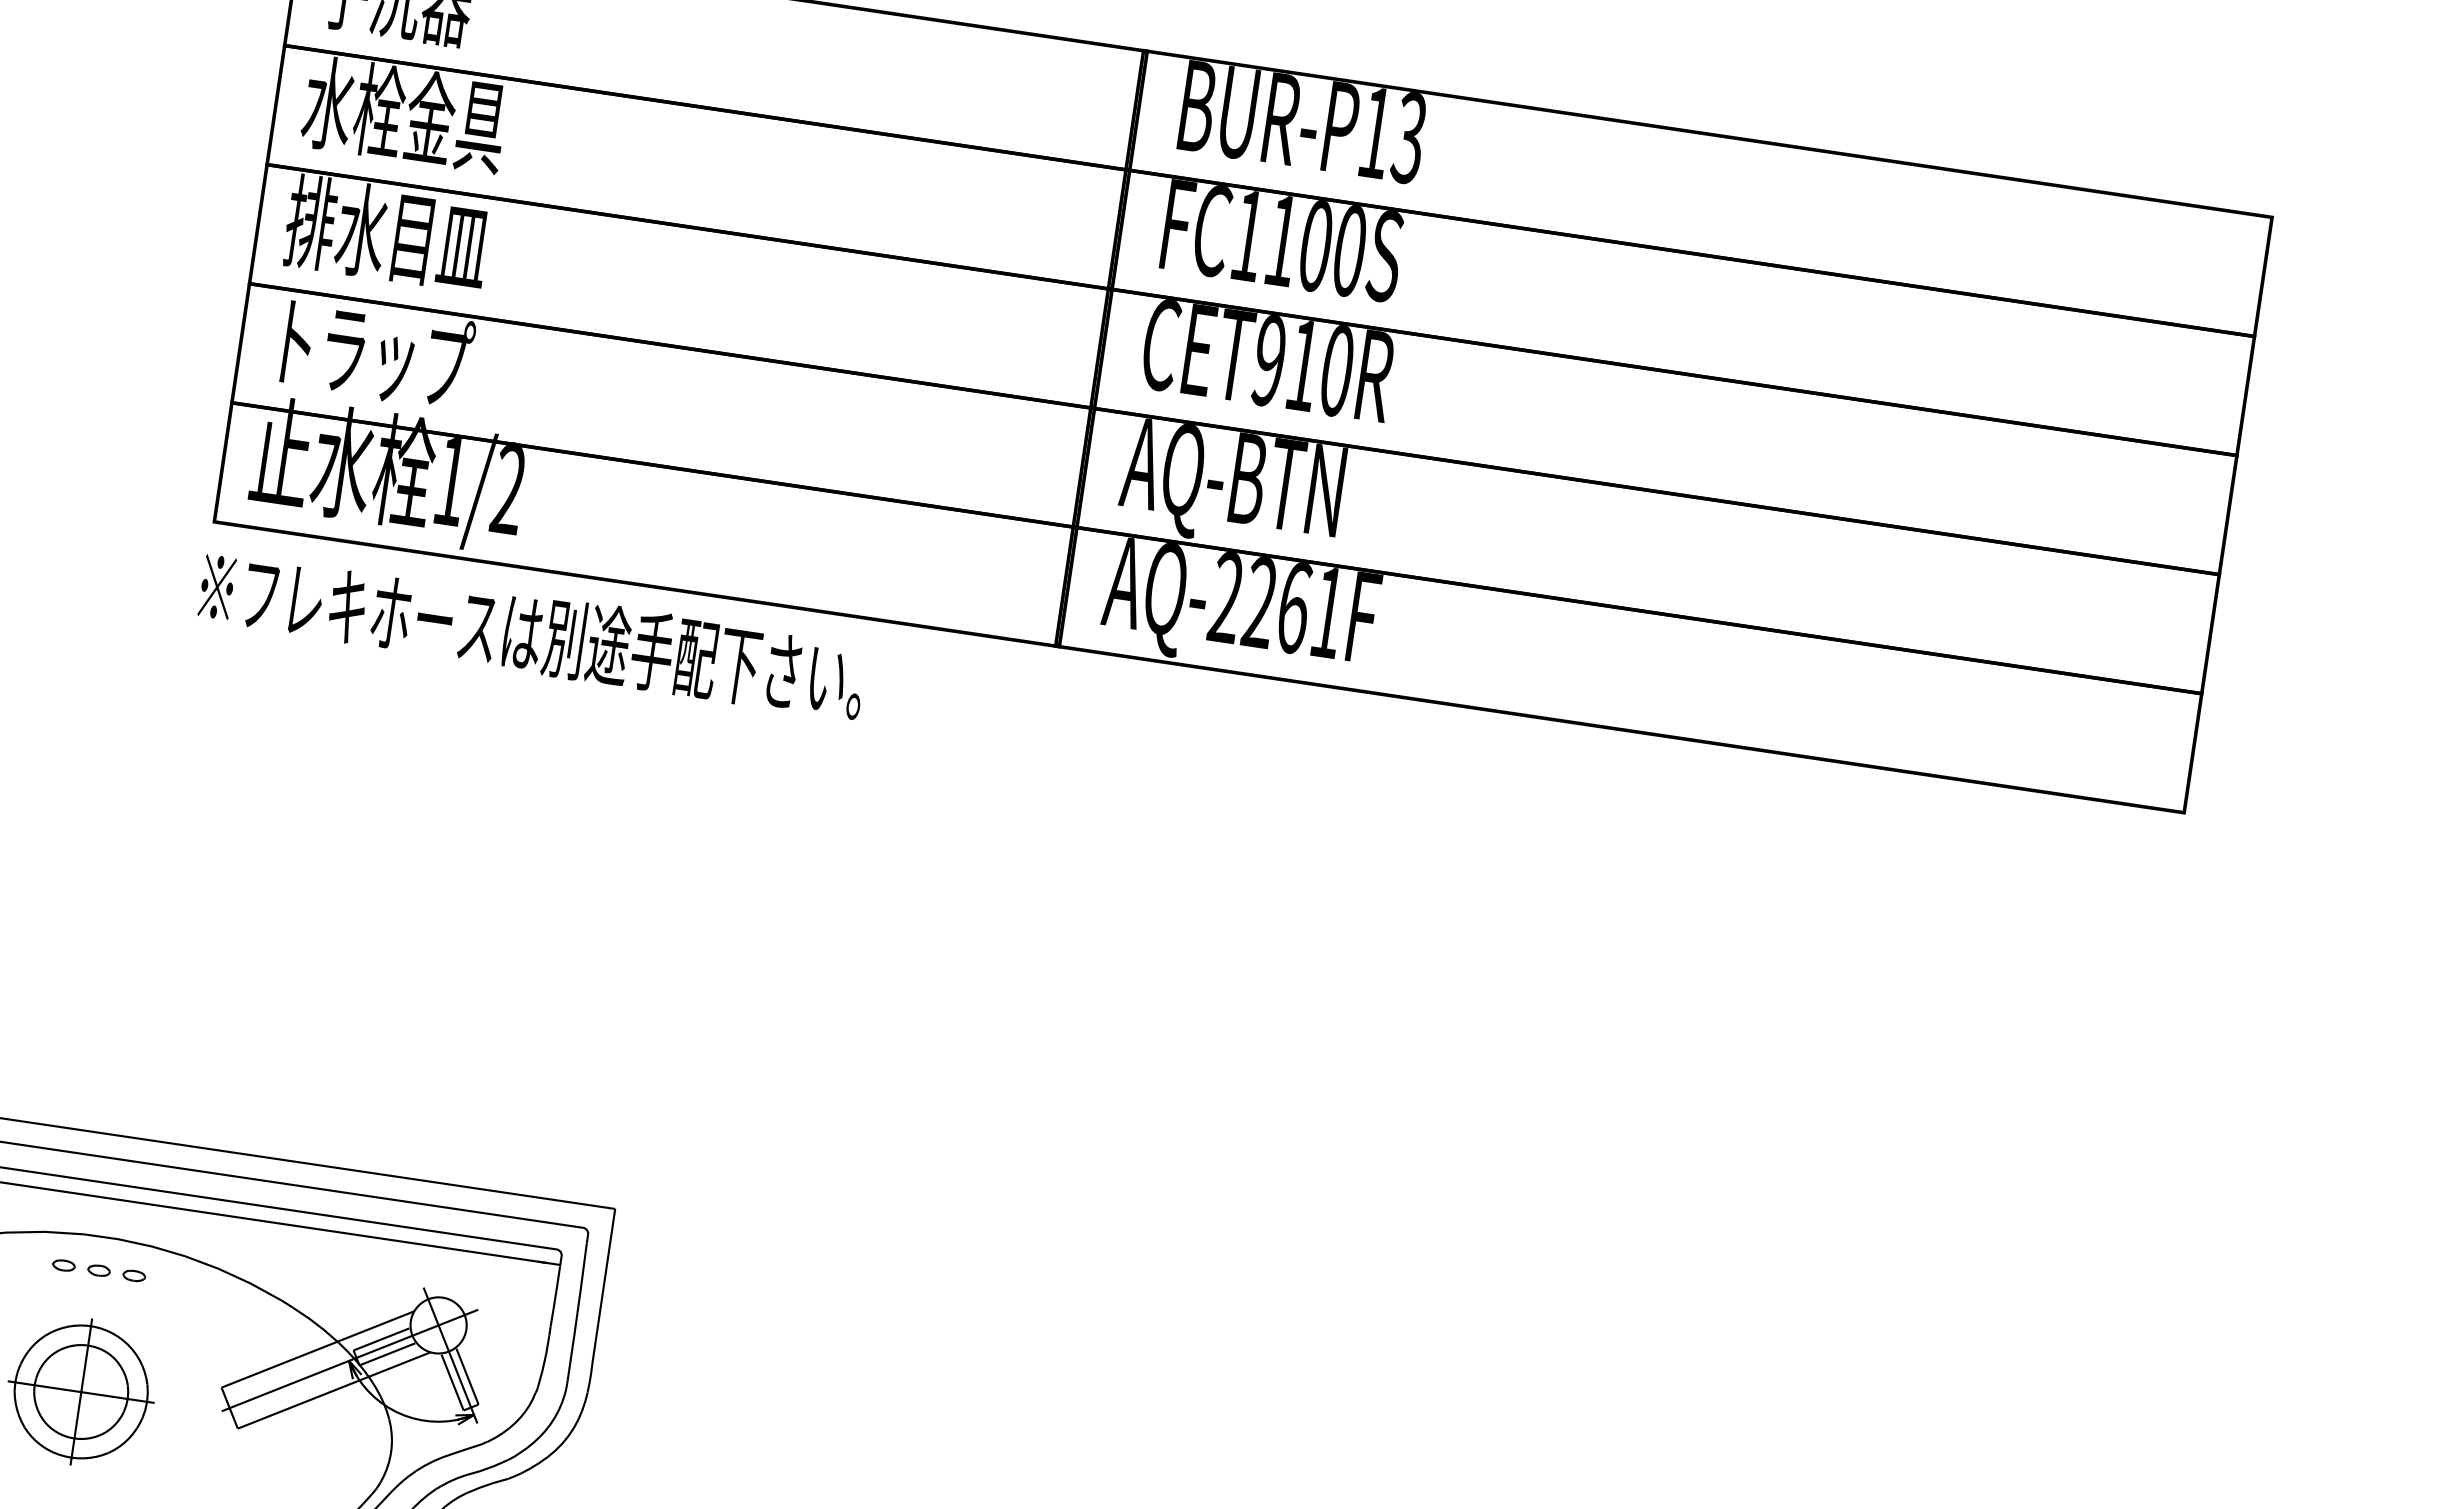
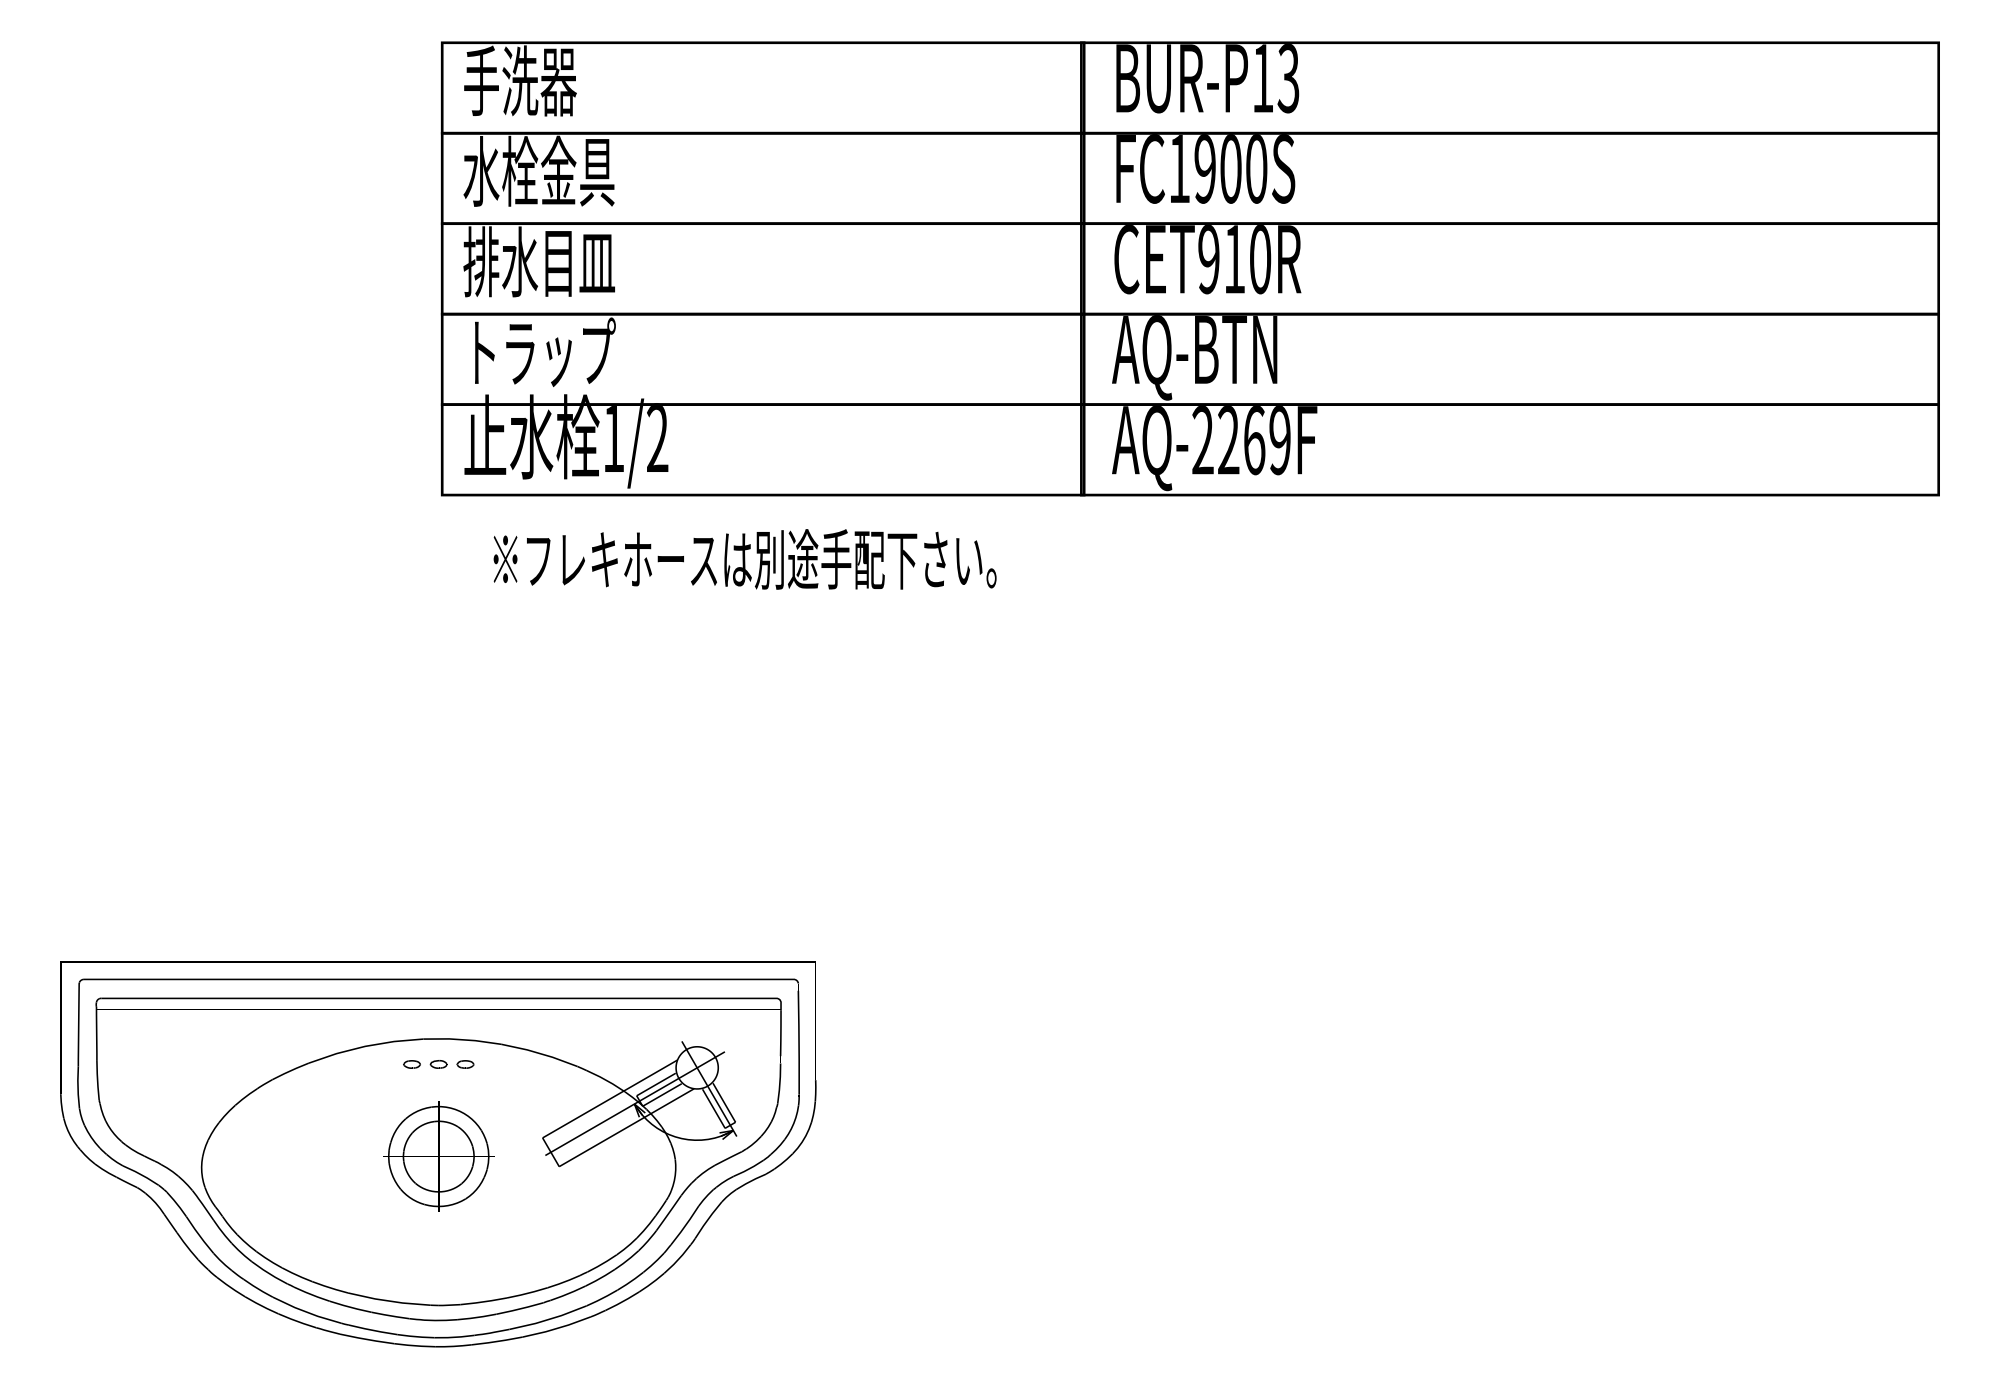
text: (1281, 240) -> (1204, 168), FC1100S -> FC1900S
text: (1327, 612) -> (1279, 440), AQ-2261F -> AQ-2269F
text: (531, 633) -> (744, 559), moved

